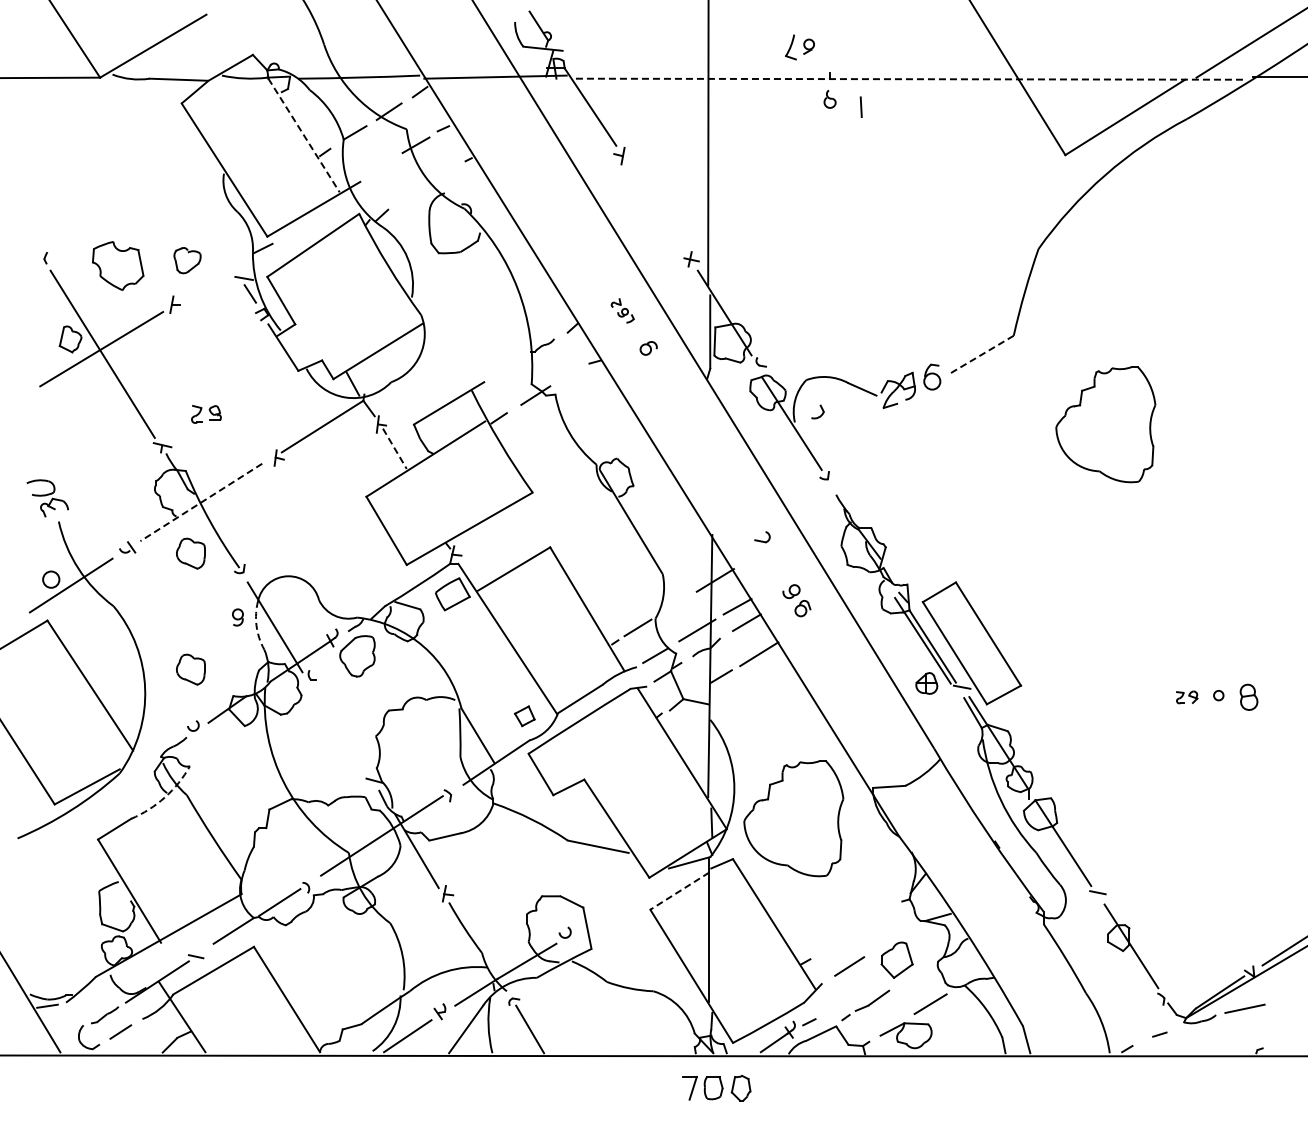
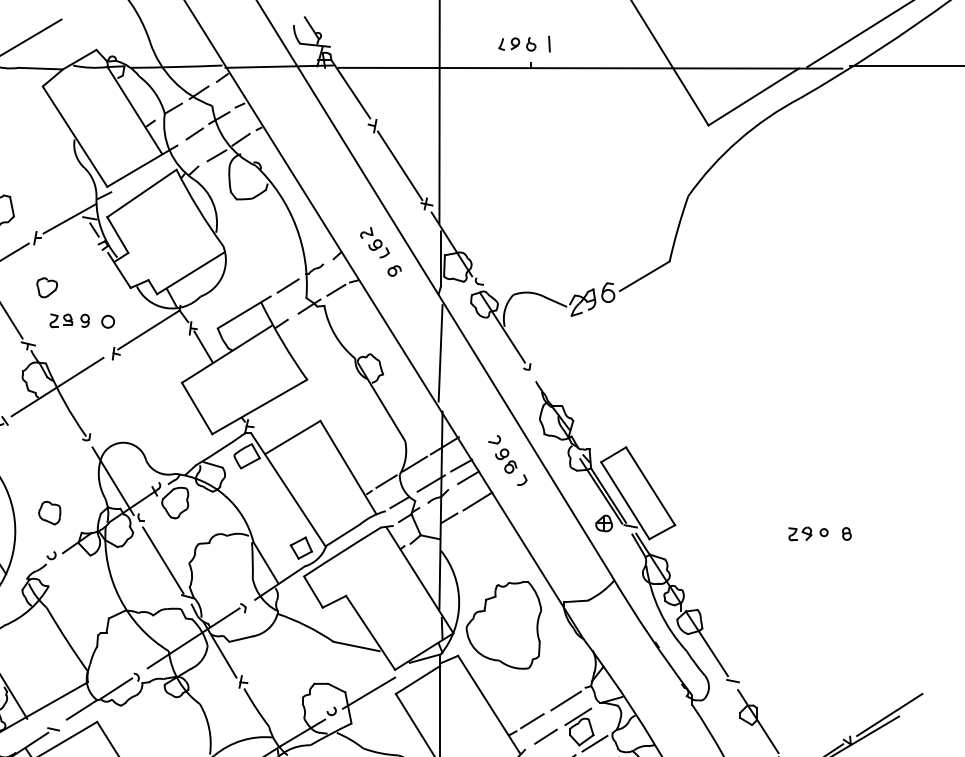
part: (790, 47) -> (501, 44), size x0.62
line: (907, 79) -> (589, 68), dashed -> solid
part: (829, 98) -> (530, 43), moved
line: (860, 106) -> (548, 43), moved
line: (304, 135) -> (135, 110), dashed -> solid
line: (383, 166) -> (194, 134), added
line: (444, 173) -> (240, 139), added
line: (412, 195) -> (216, 155), added
line: (655, 208) -> (399, 165), added
part: (187, 260) -> (47, 287), moved
line: (217, 278) -> (69, 218), added
part: (622, 310) -> (374, 242), size x1.67
line: (980, 355) -> (644, 276), dashed -> solid
line: (507, 368) -> (288, 286), added
line: (571, 373) -> (336, 289), added
part: (817, 411) -> (521, 479), moved
circle: (268, 415) -> (108, 321), added
part: (1105, 424) -> (738, 328), removed
line: (395, 449) -> (203, 347), dashed -> solid
line: (709, 457) -> (440, 353), added
line: (200, 502) -> (56, 387), dashed -> solid
part: (762, 537) -> (494, 439), moved
part: (190, 553) -> (49, 425), removed
line: (675, 604) -> (414, 463), added
part: (237, 617) -> (84, 320), moved
arc: (256, 625) -> (99, 479), dashed -> solid
part: (1186, 697) -> (799, 534), size x1.43
part: (1248, 697) -> (846, 534), size x0.62
part: (524, 716) -> (301, 548), size x1.43
line: (341, 732) -> (163, 560), added
arc: (164, 797) -> (29, 609), dashed -> solid
line: (679, 891) -> (417, 680), dashed -> solid
line: (614, 908) -> (368, 693), added
line: (876, 918) -> (566, 700), added
line: (892, 940) -> (578, 717), added
line: (831, 945) -> (532, 720), added
line: (914, 975) -> (594, 743), added

